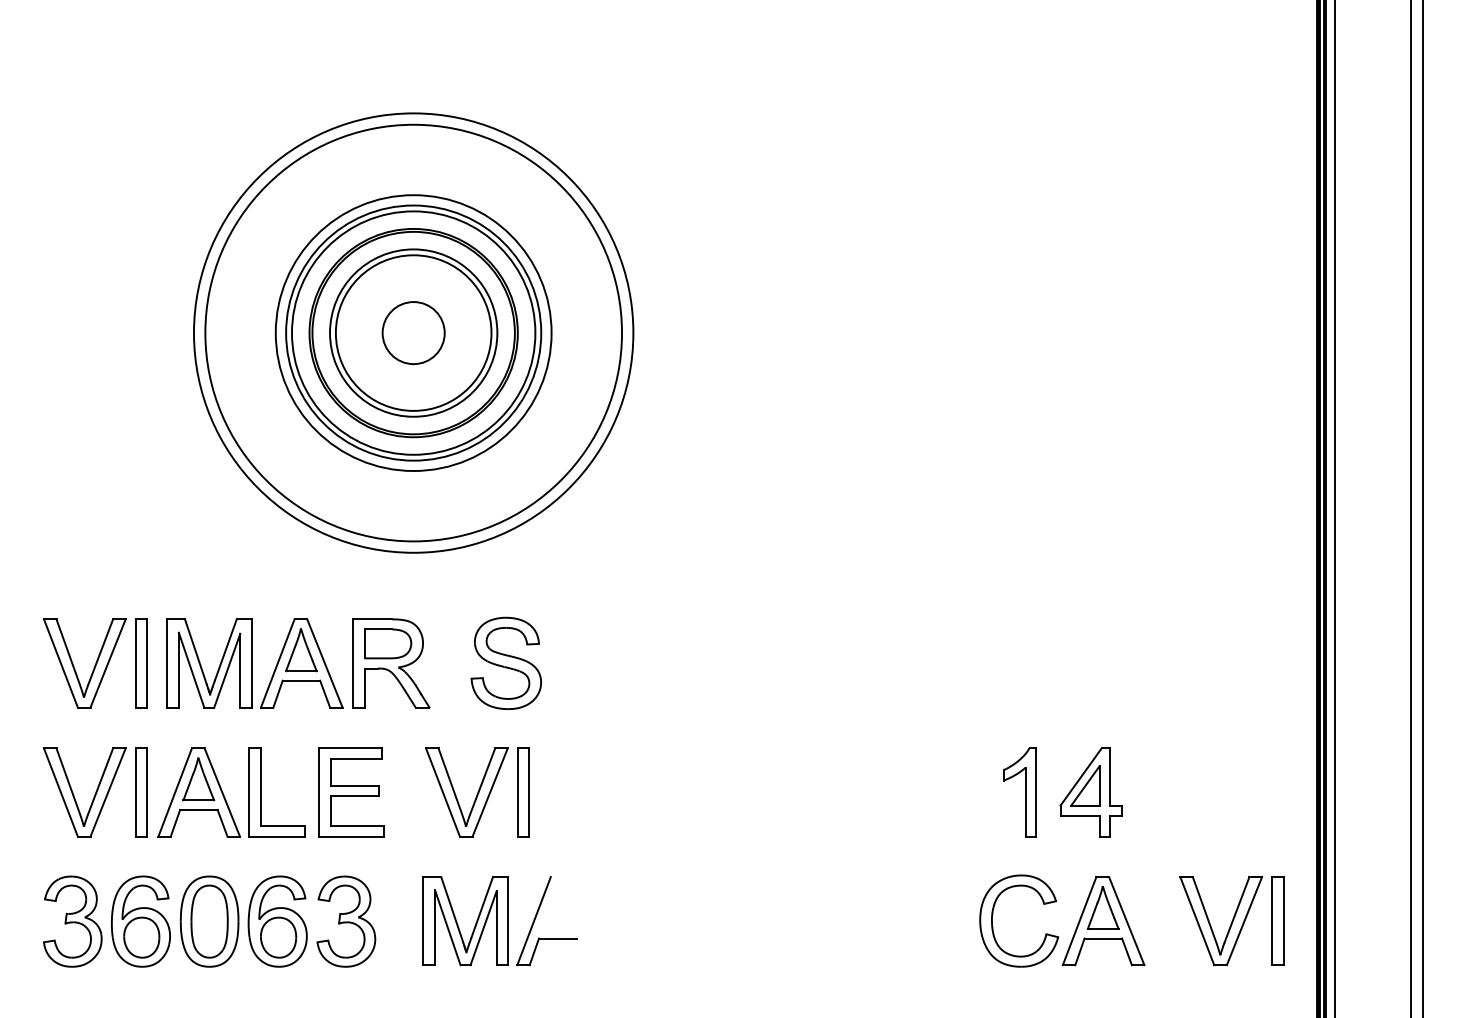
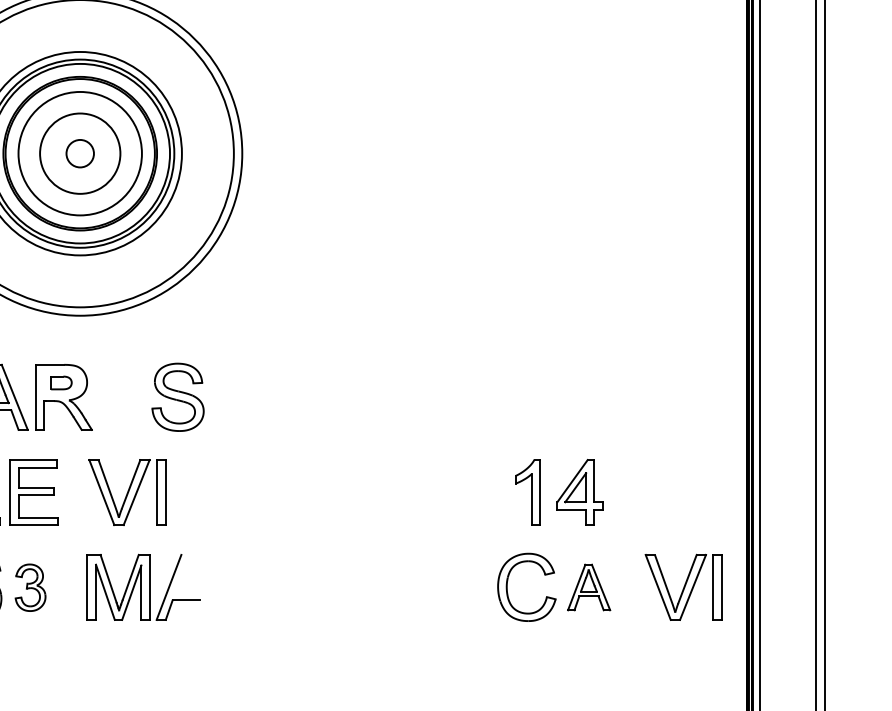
circle: (413, 332) -> (80, 153), size x0.7
circle: (413, 333) -> (80, 153), size x0.6
part: (388, 643) -> (61, 382), size x0.6
part: (505, 662) -> (177, 396), moved
part: (346, 921) -> (30, 587), size x0.7
part: (1103, 921) -> (589, 587), size x0.7

